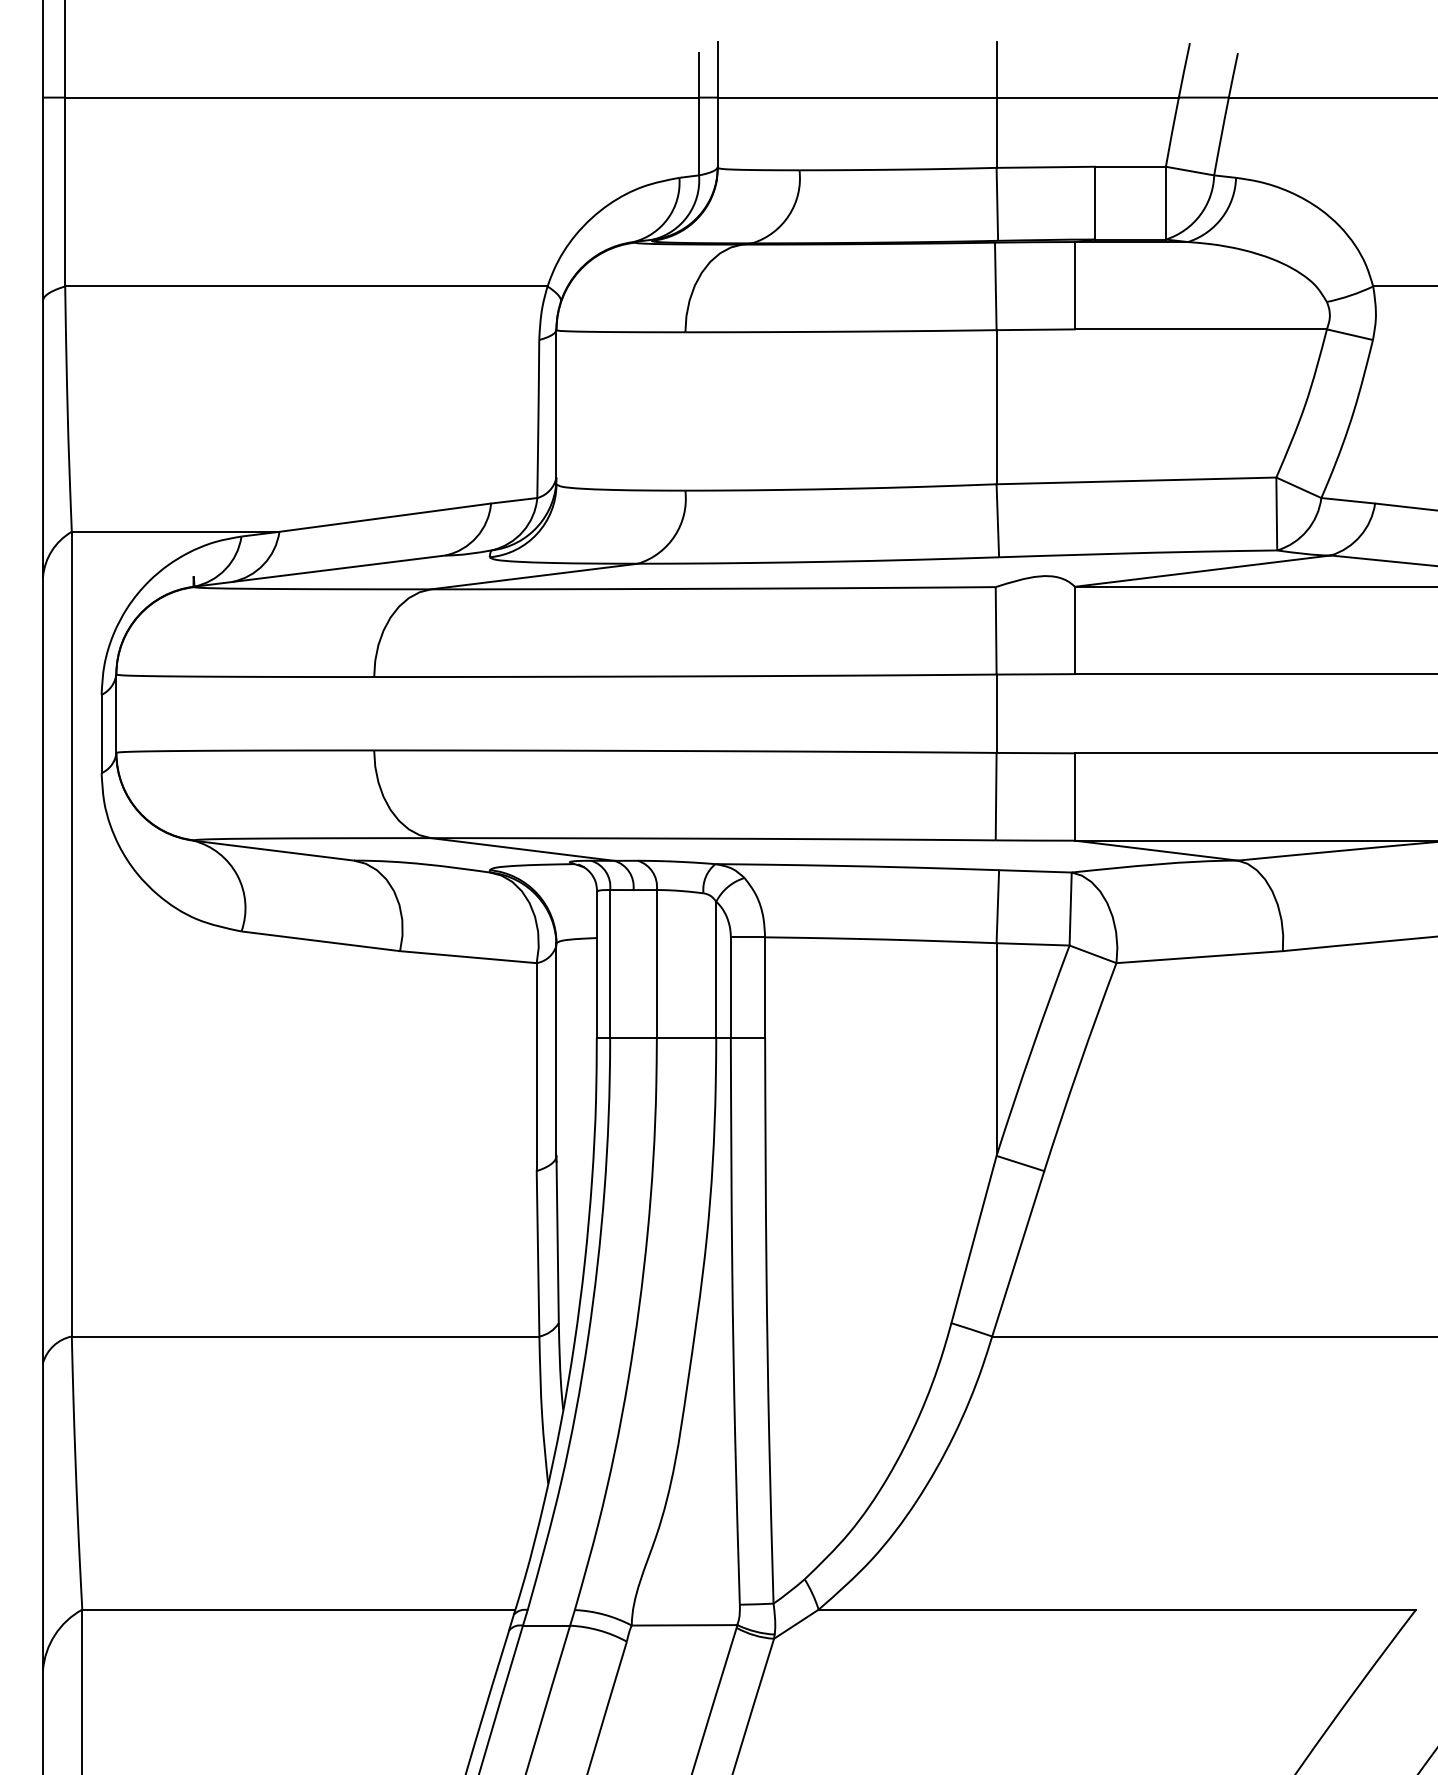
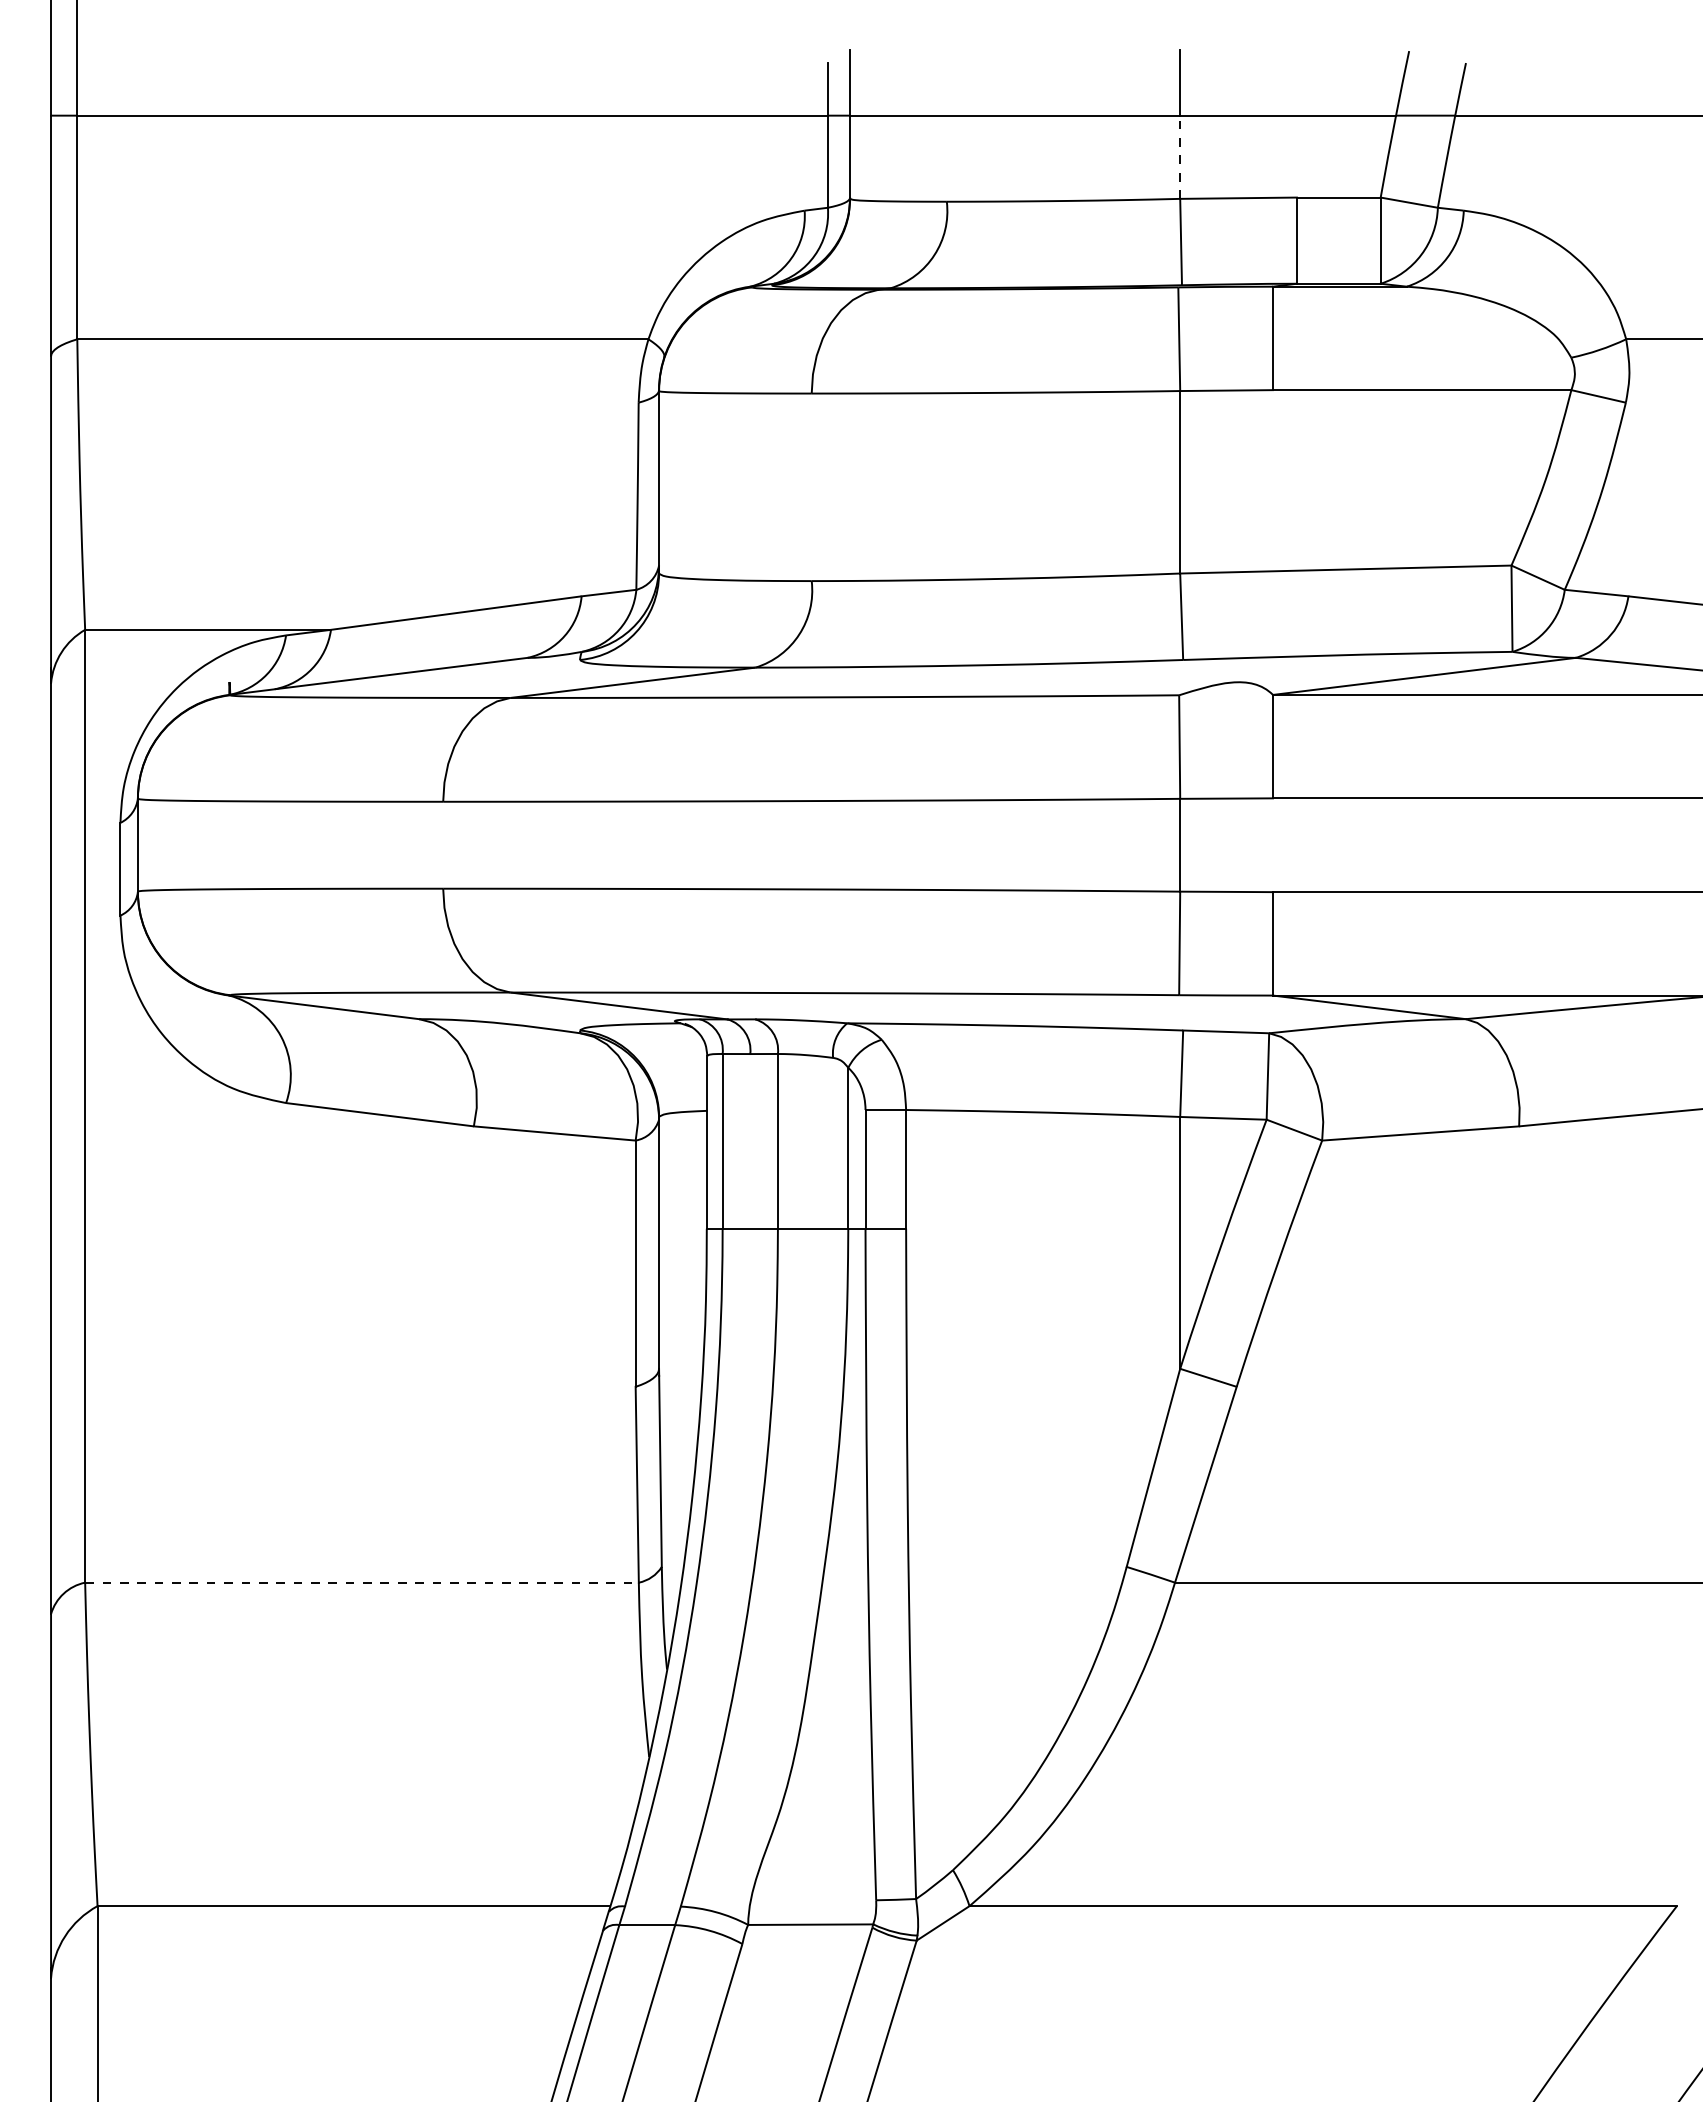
line: (996, 132) -> (1180, 157), solid -> dashed
line: (306, 1336) -> (362, 1582), solid -> dashed

